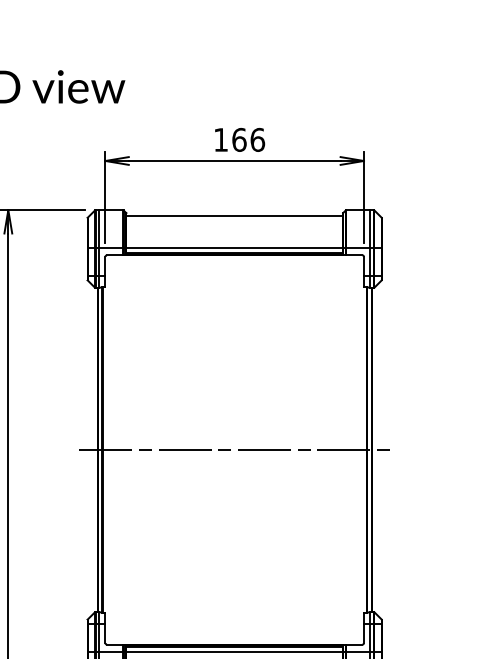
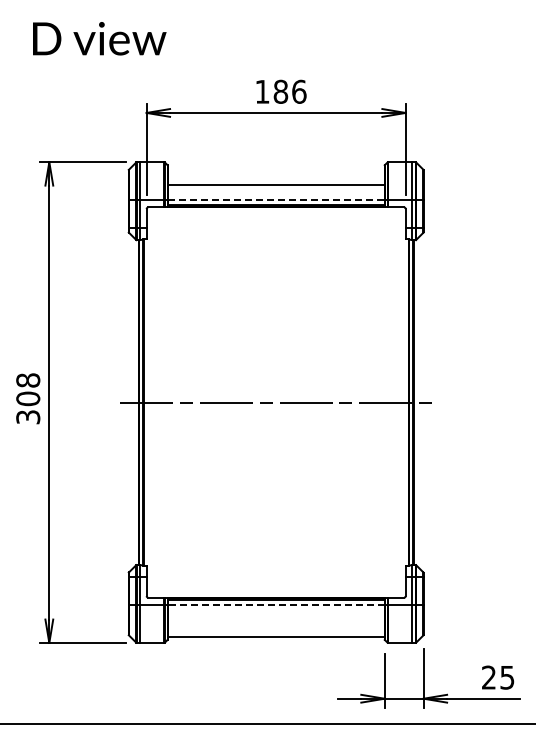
text: (238, 139) -> (280, 91), 166 -> 186
line: (234, 216) -> (275, 185), moved
line: (235, 247) -> (276, 199), solid -> dashed
line: (234, 652) -> (275, 605), solid -> dashed

